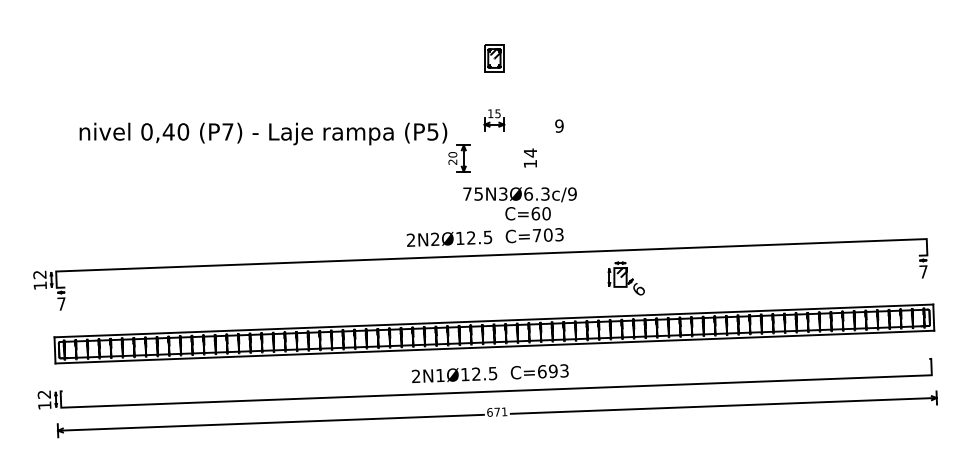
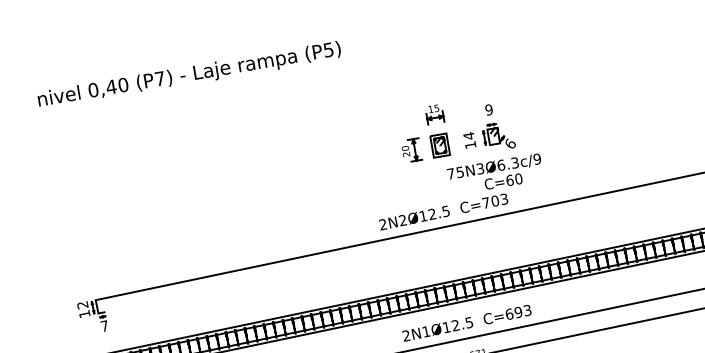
part: (494, 58) -> (440, 145), moved
text: (263, 133) -> (189, 75), moved
text: (519, 203) -> (495, 174), moved
part: (625, 278) -> (497, 136), moved

